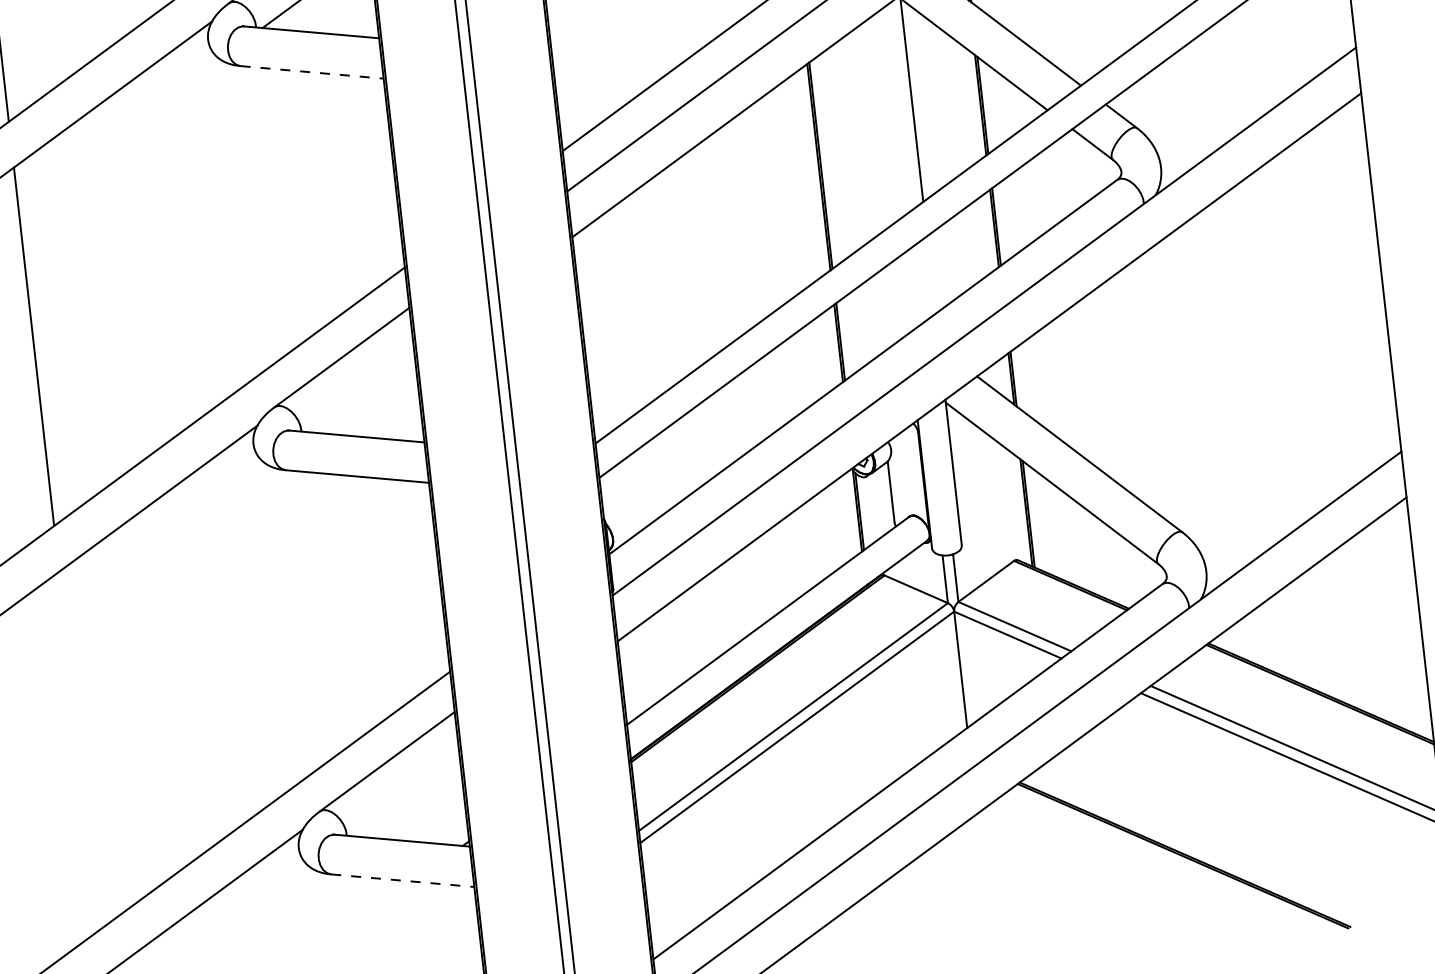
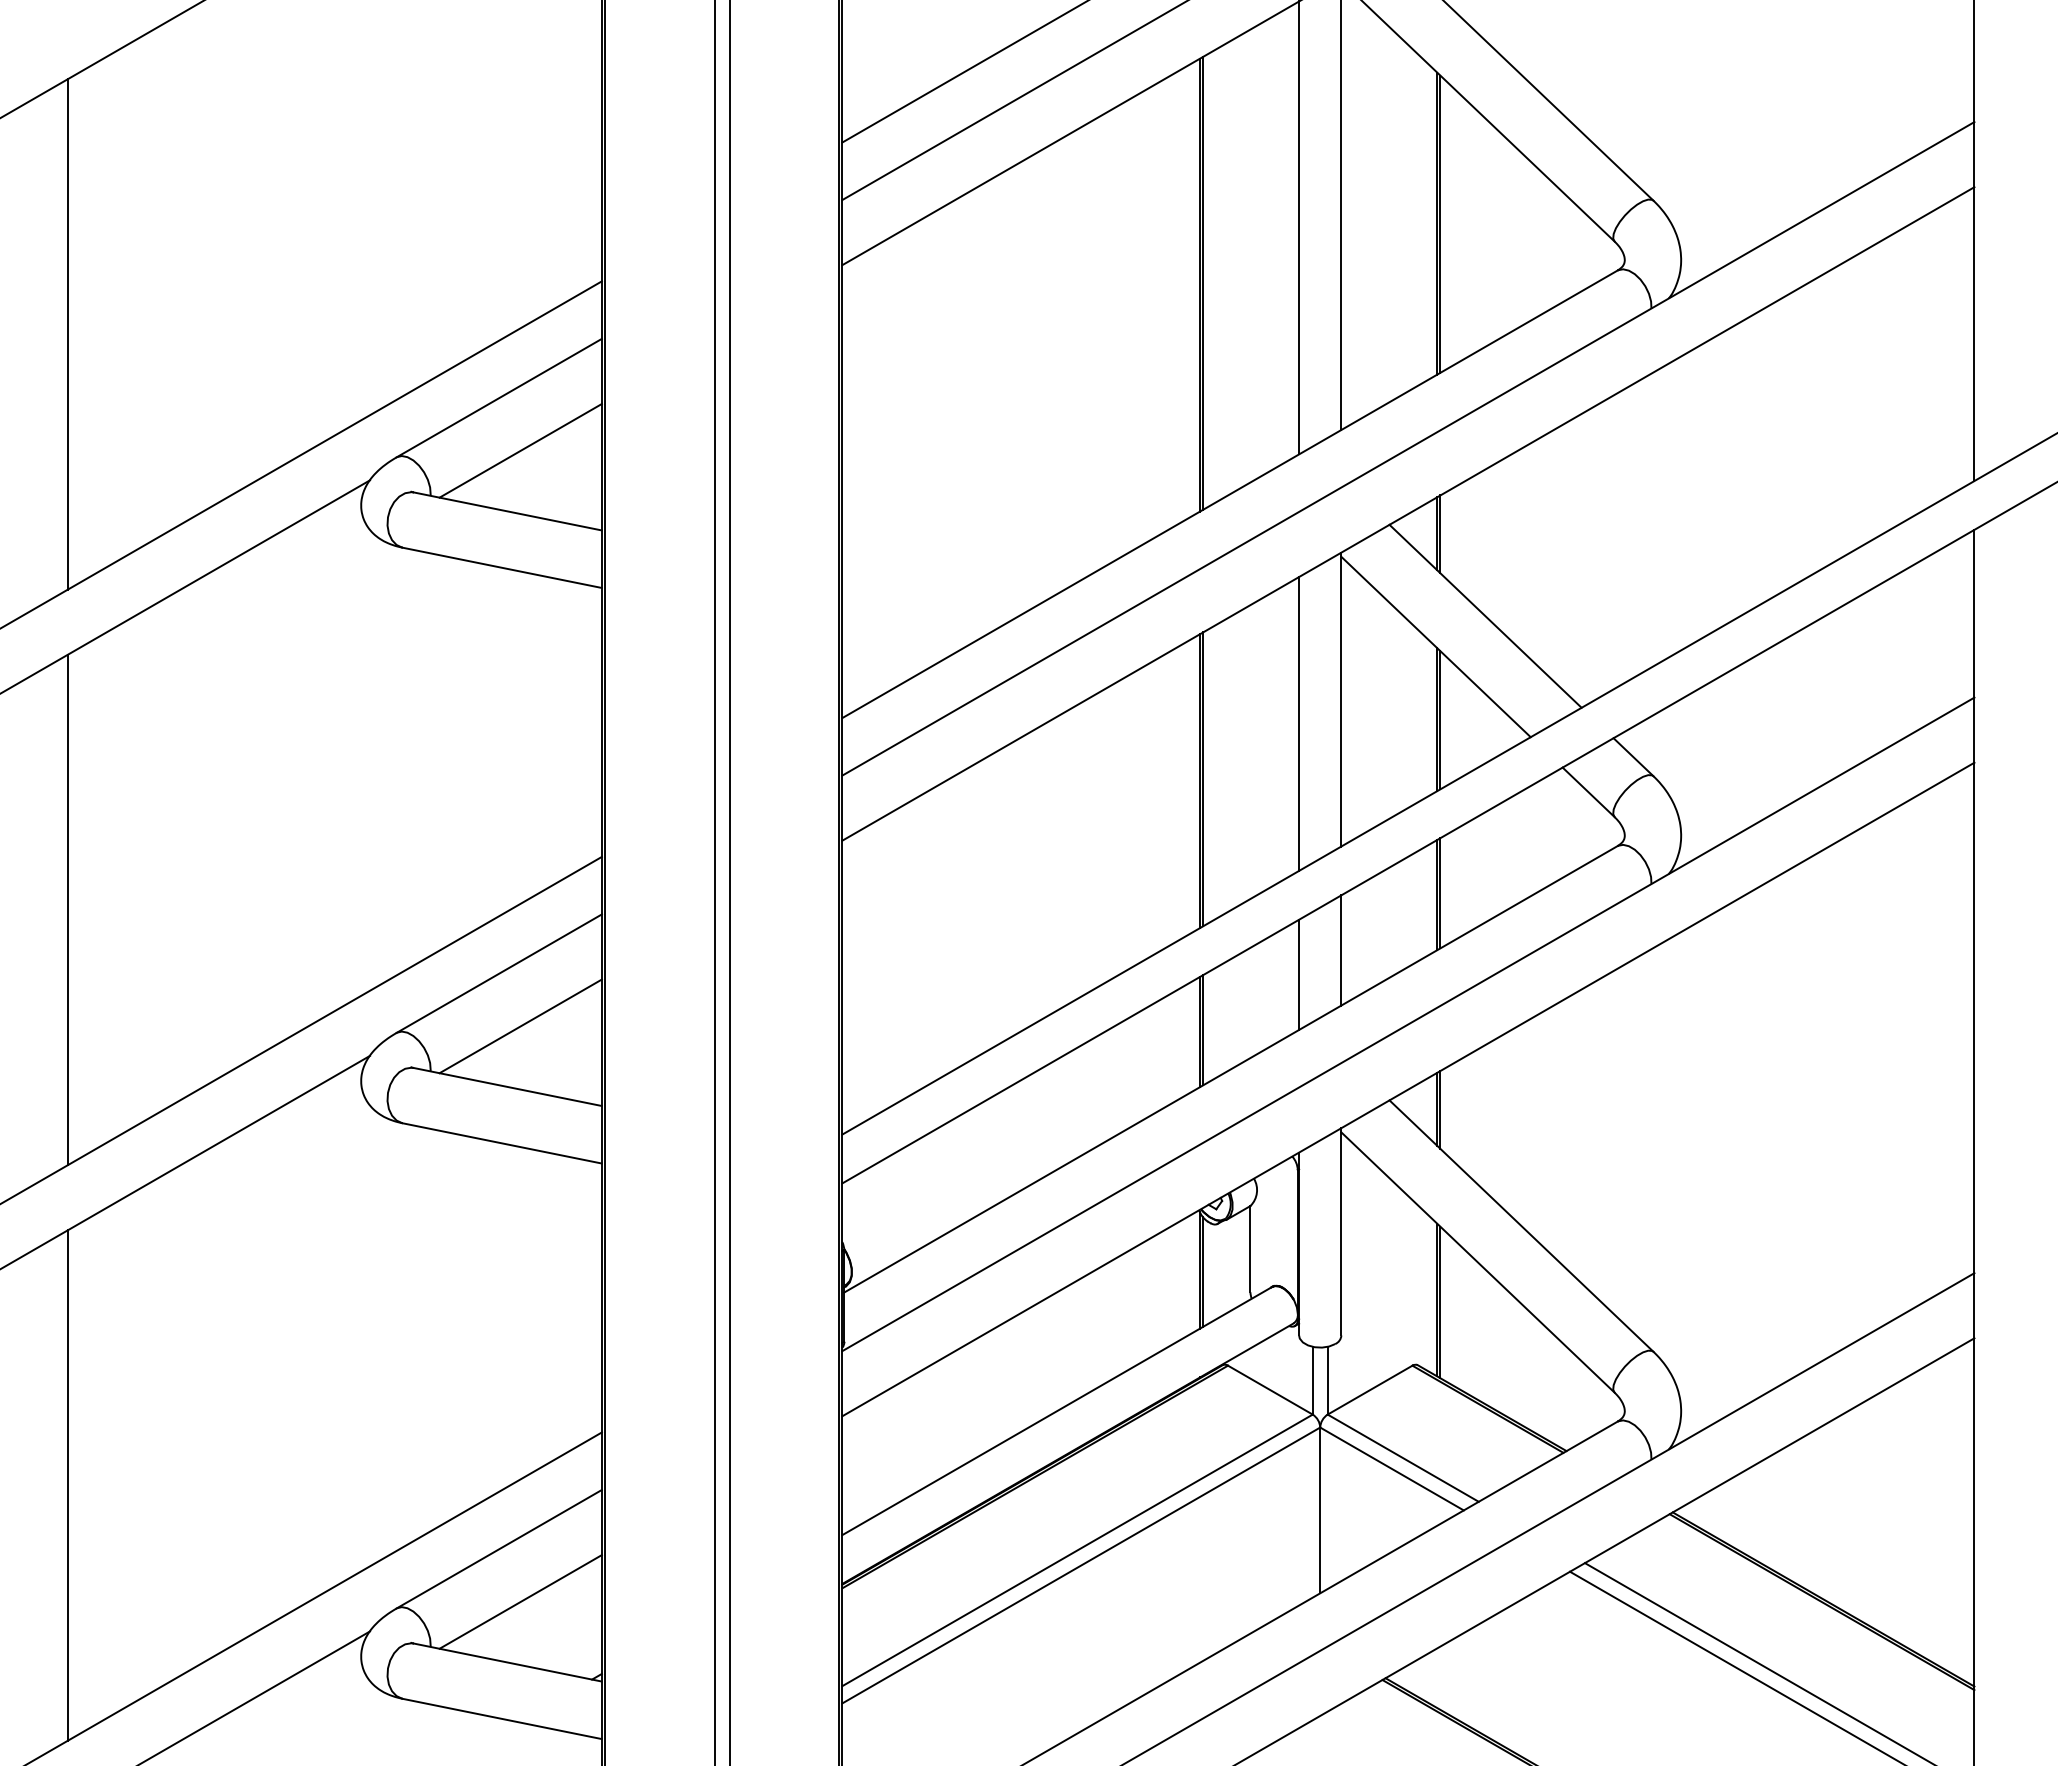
line: (312, 72) -> (502, 567), dashed -> solid
line: (884, 118) -> (1299, 723), added
line: (931, 274) -> (1341, 950), added
line: (903, 295) -> (1299, 974), added
line: (361, 393) -> (520, 1026), added
line: (79, 751) -> (67, 1485), added
line: (406, 796) -> (520, 1601), added
line: (402, 880) -> (502, 1718), dashed -> solid

